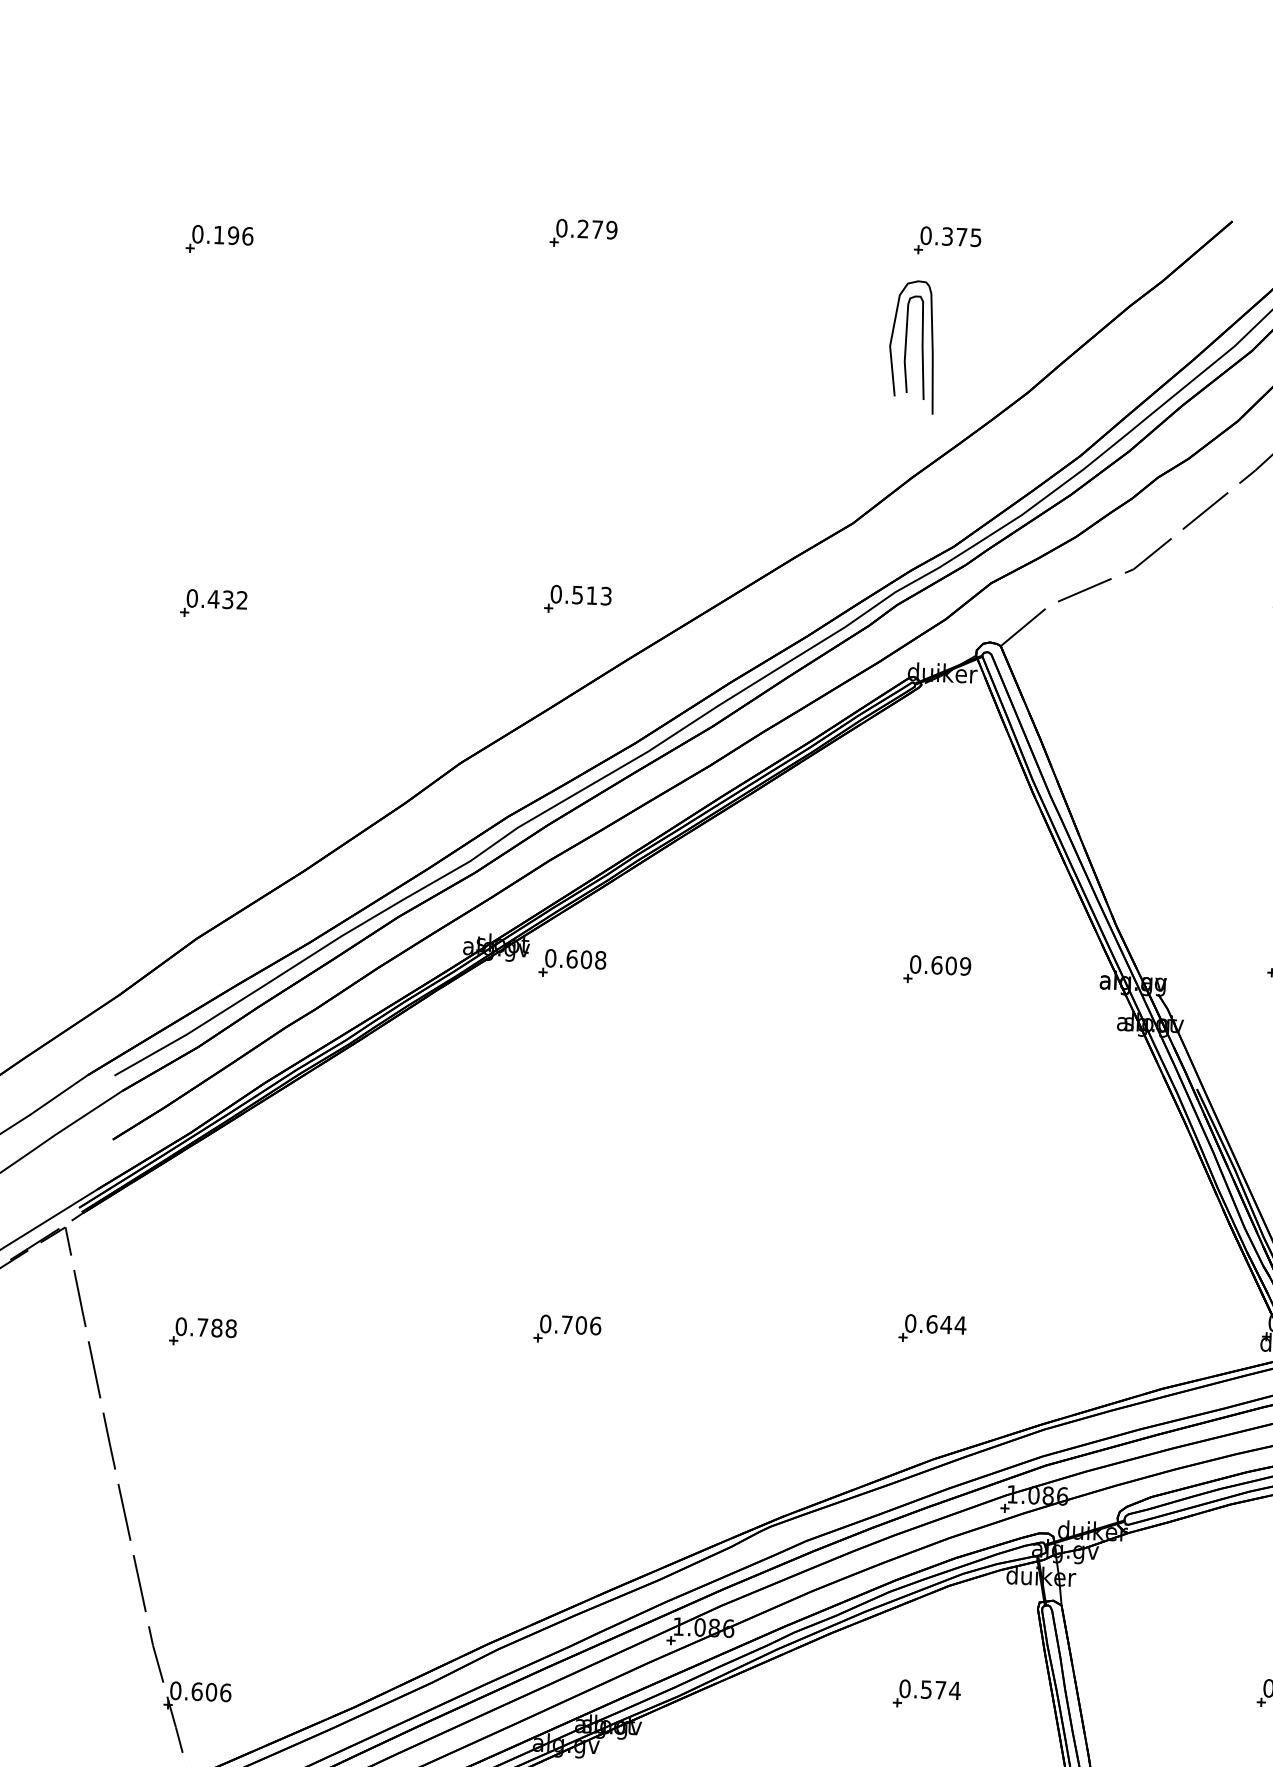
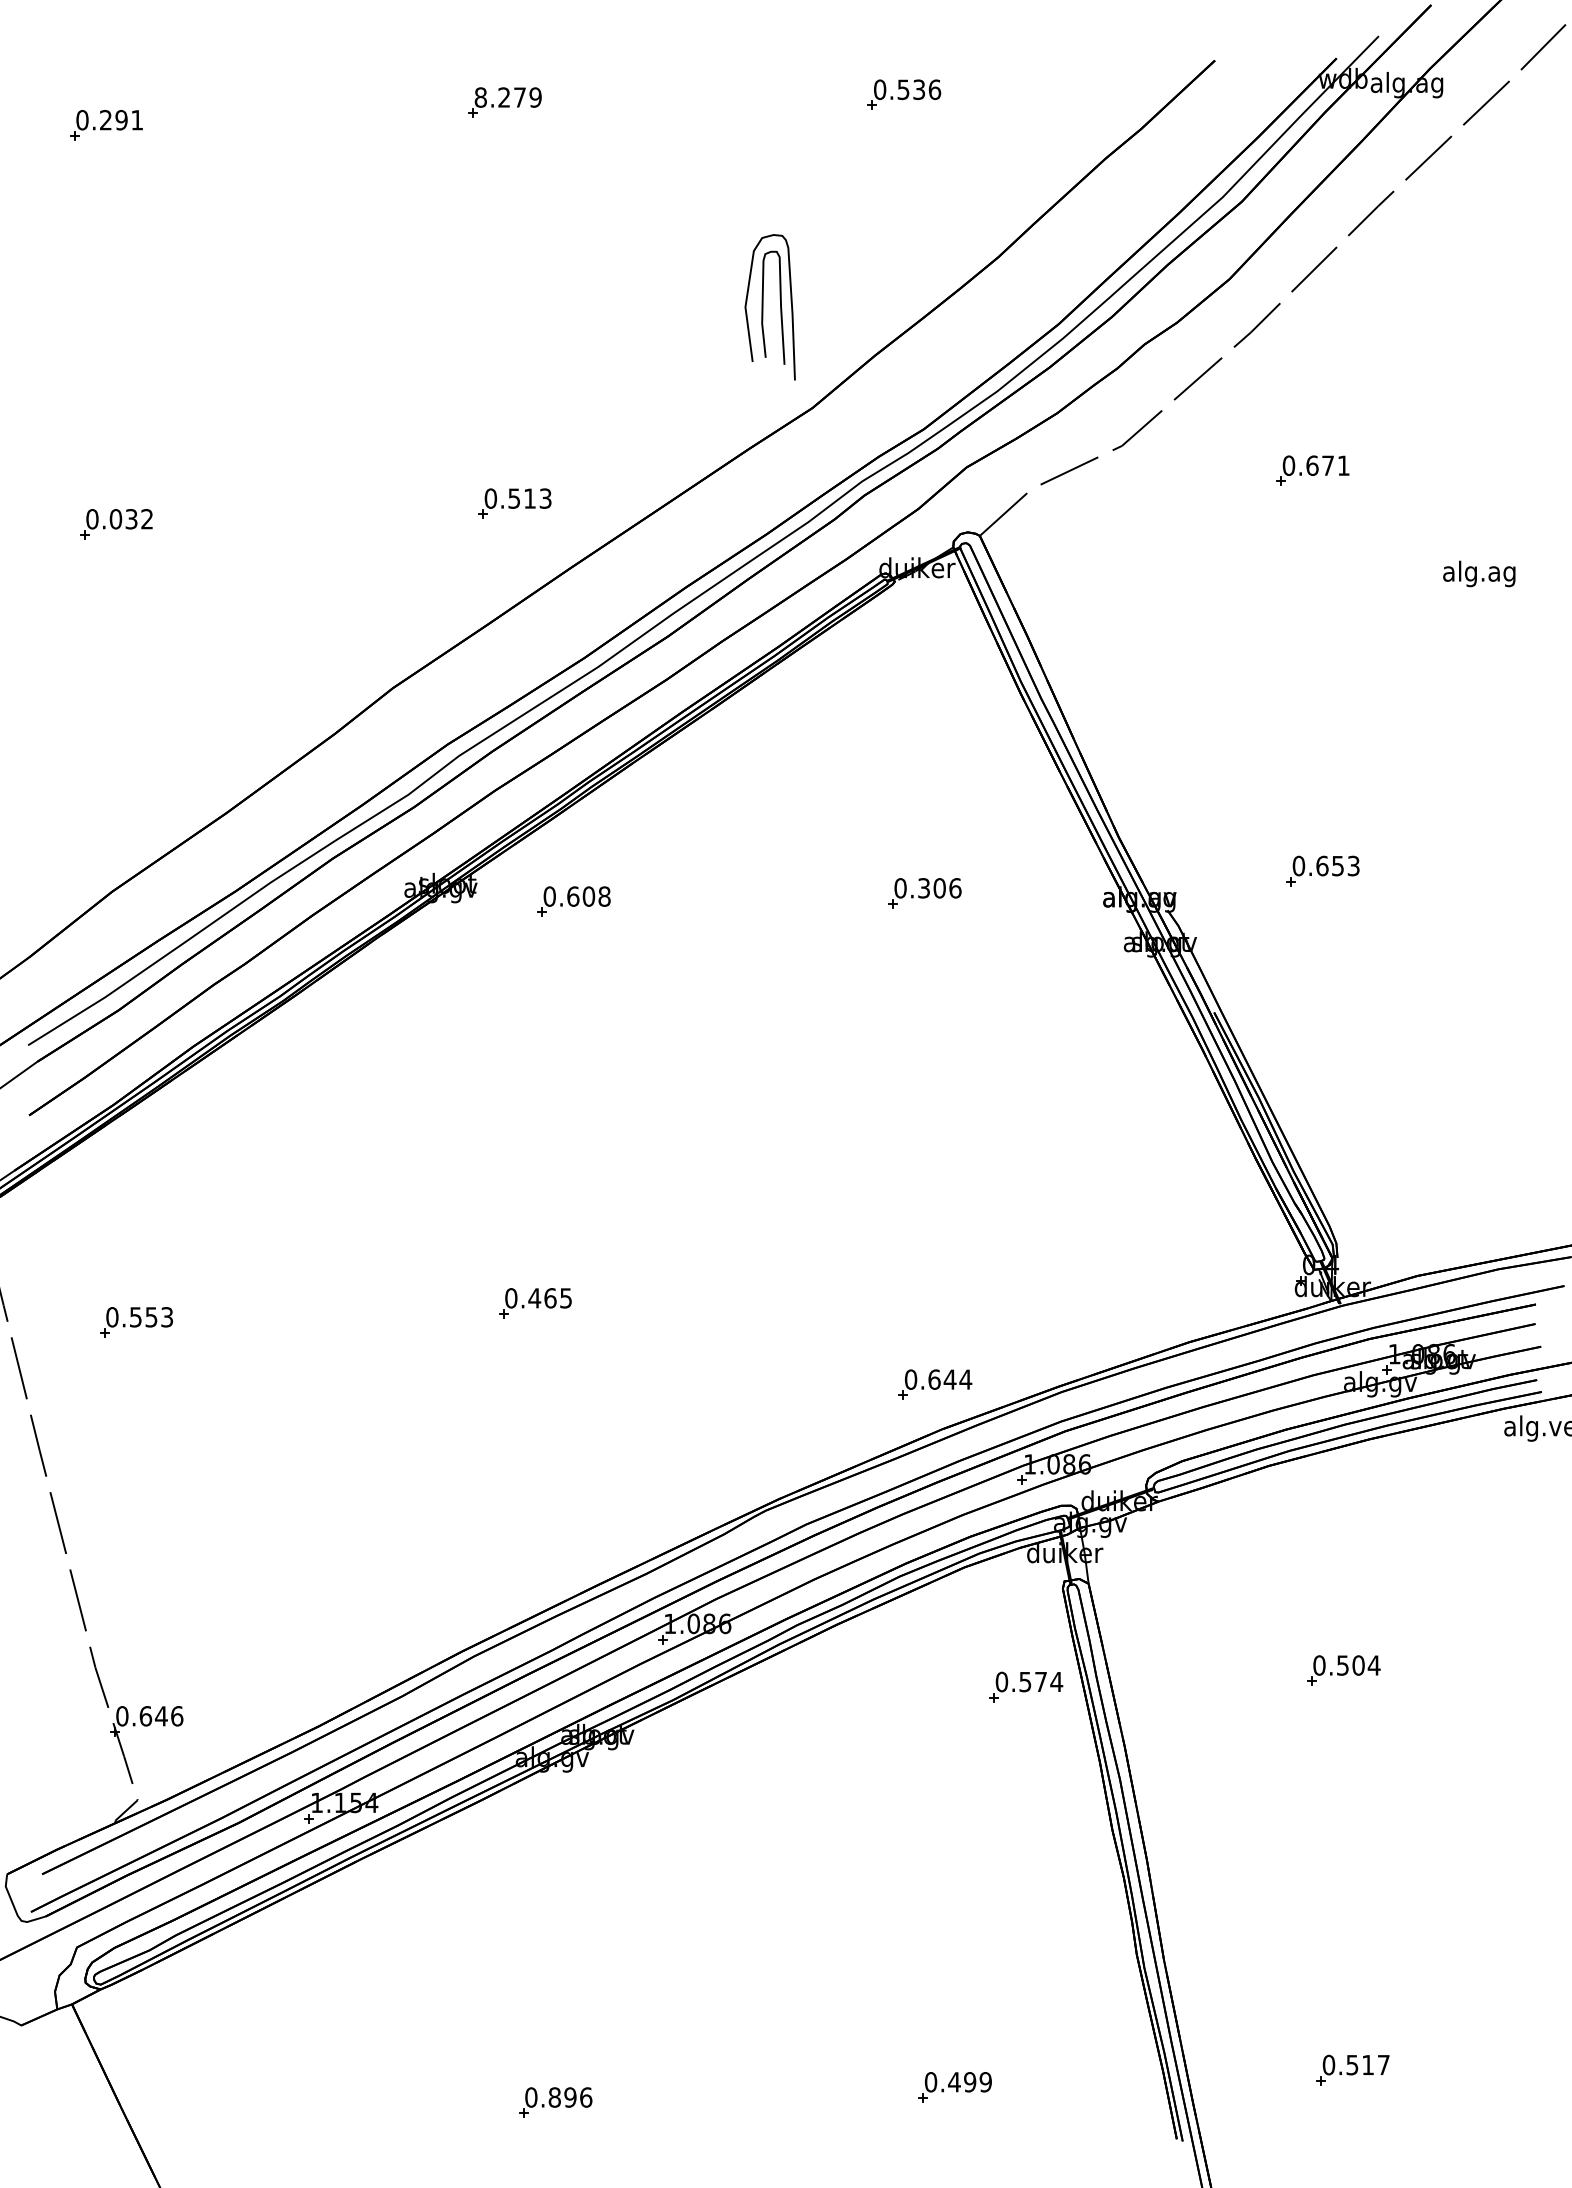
text: (561, 228) -> (480, 97), 0.279 -> 8.279
text: (233, 235) -> (121, 120), 0.196 -> 0.291
text: (962, 236) -> (919, 89), 0.375 -> 0.536
part: (912, 347) -> (769, 307), moved
text: (213, 599) -> (115, 519), 0.432 -> 0.032
part: (572, 963) -> (573, 901), moved
text: (951, 966) -> (939, 888), 0.609 -> 0.306
text: (581, 1325) -> (550, 1298), 0.706 -> 0.465
text: (216, 1328) -> (151, 1317), 0.788 -> 0.553
part: (932, 1328) -> (935, 1384), moved
text: (211, 1692) -> (161, 1716), 0.606 -> 0.646
part: (927, 1693) -> (1026, 1686), moved

